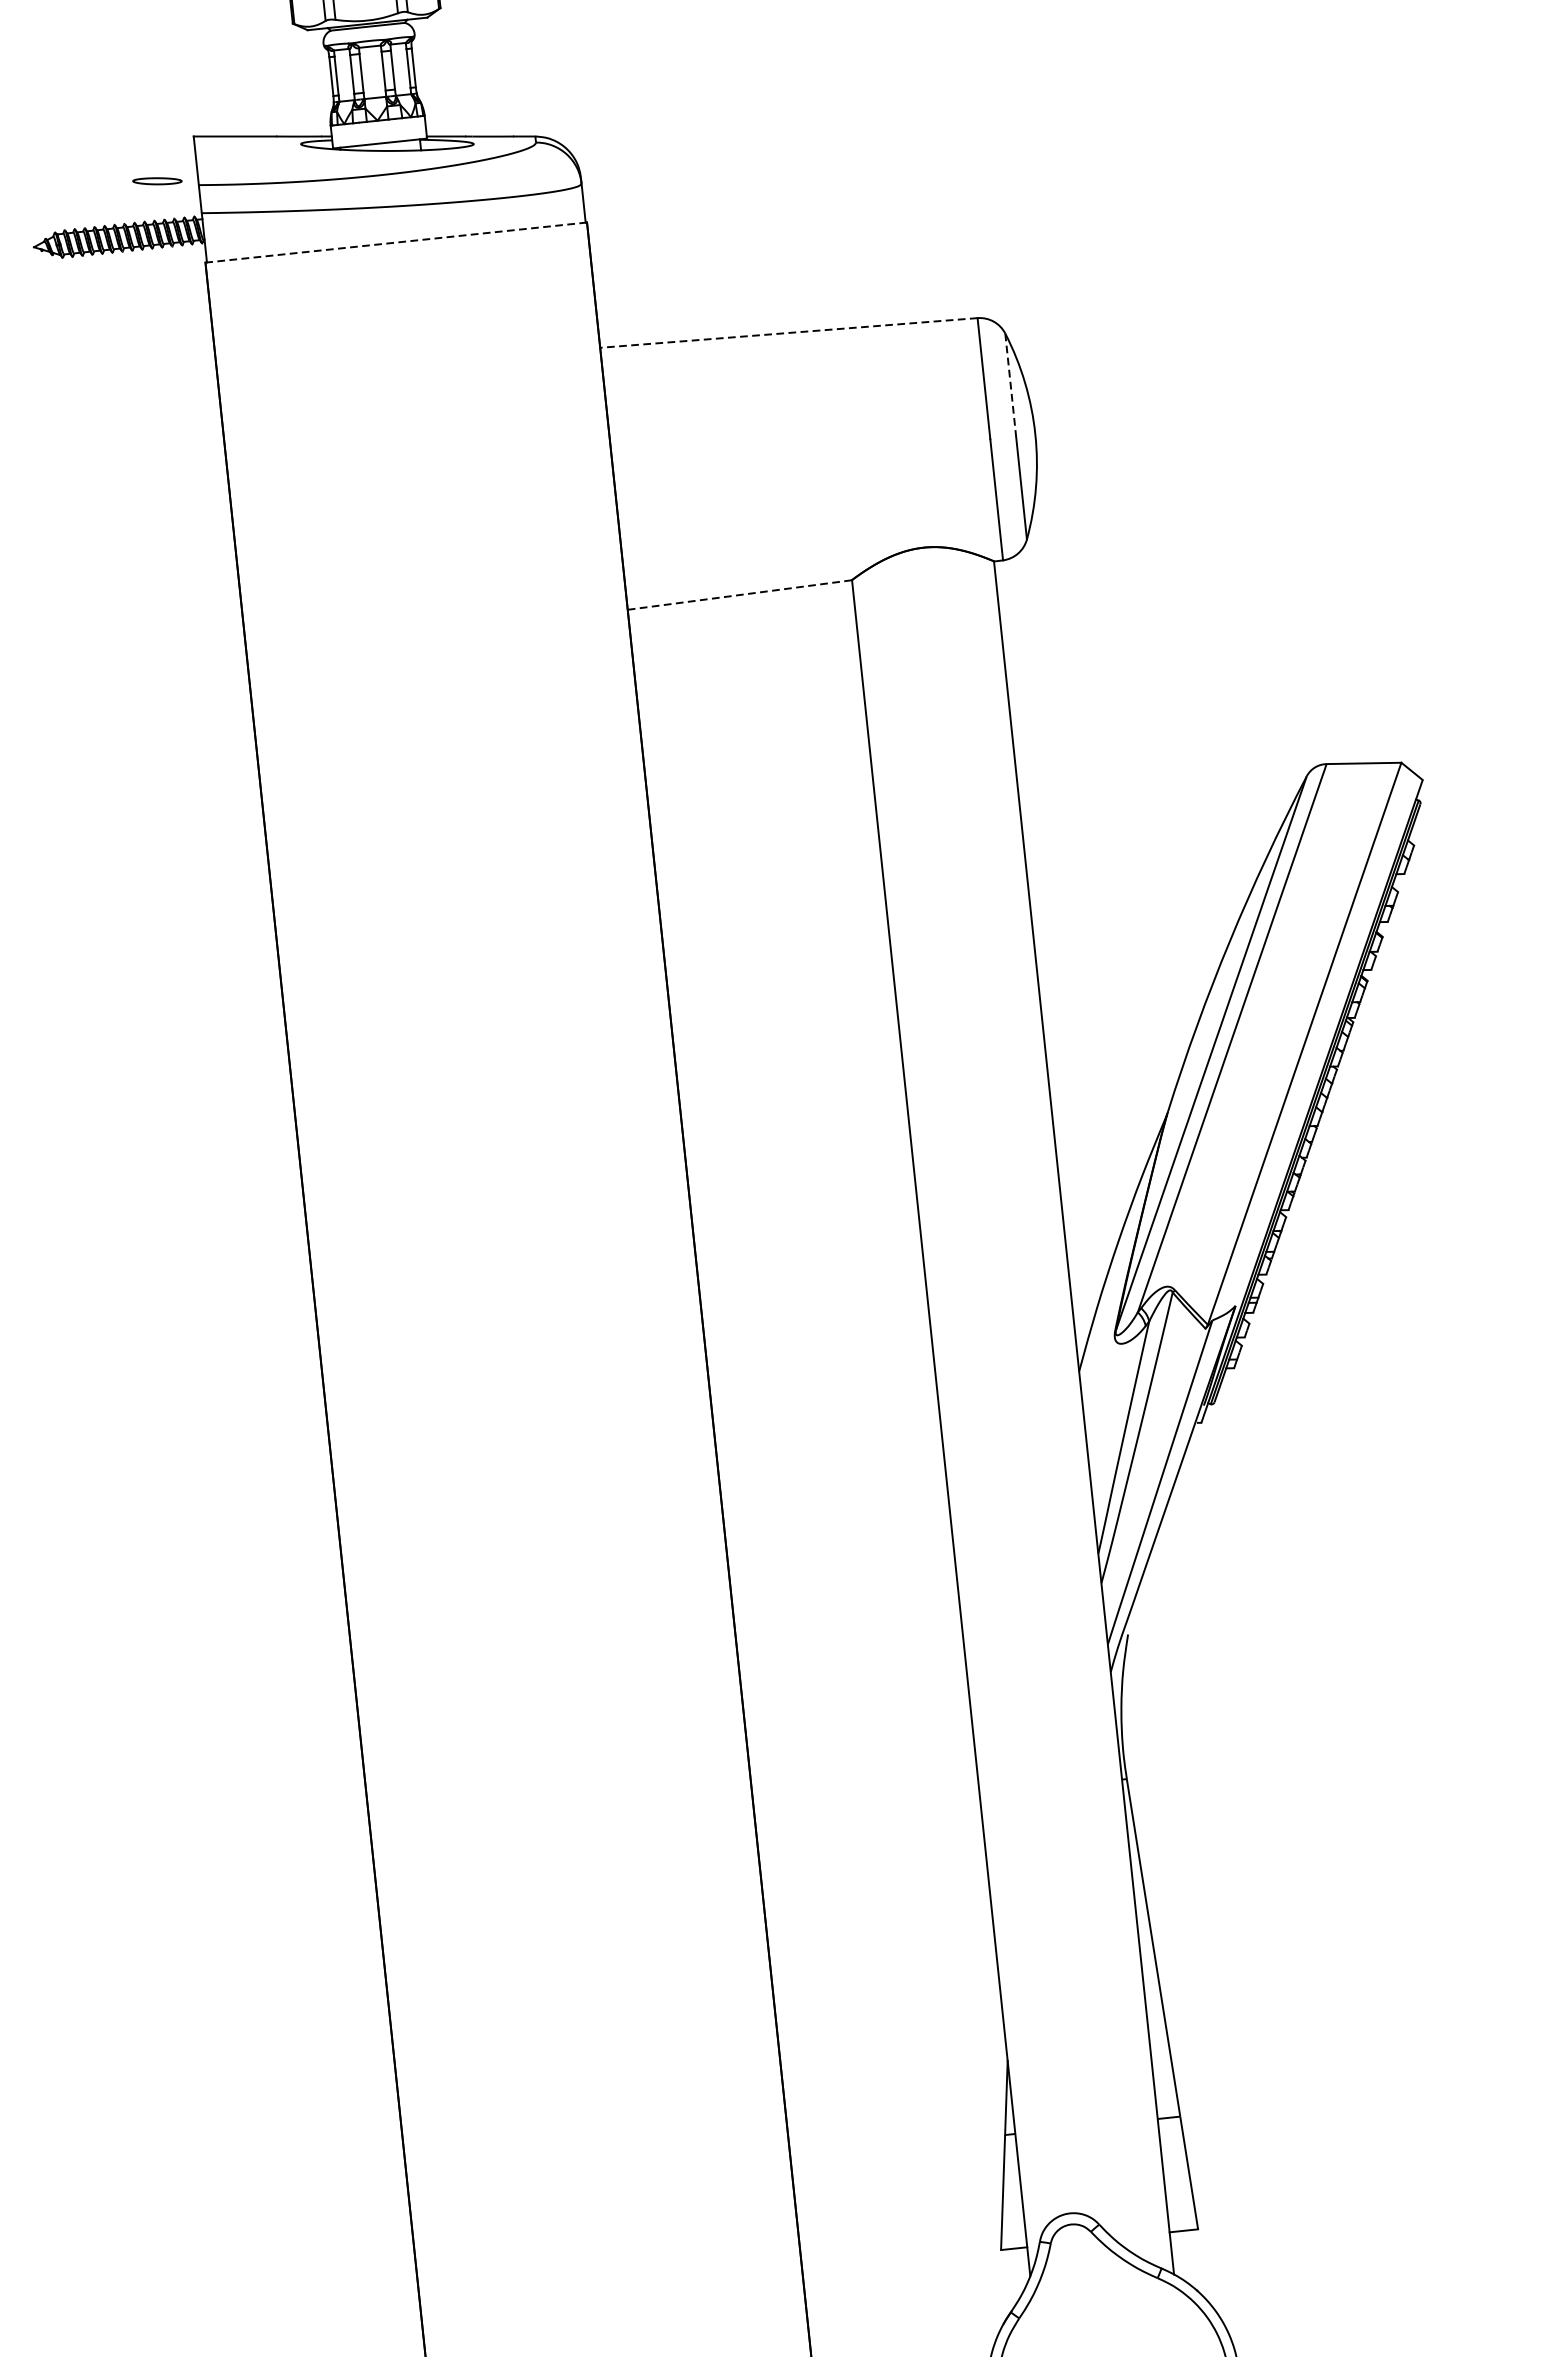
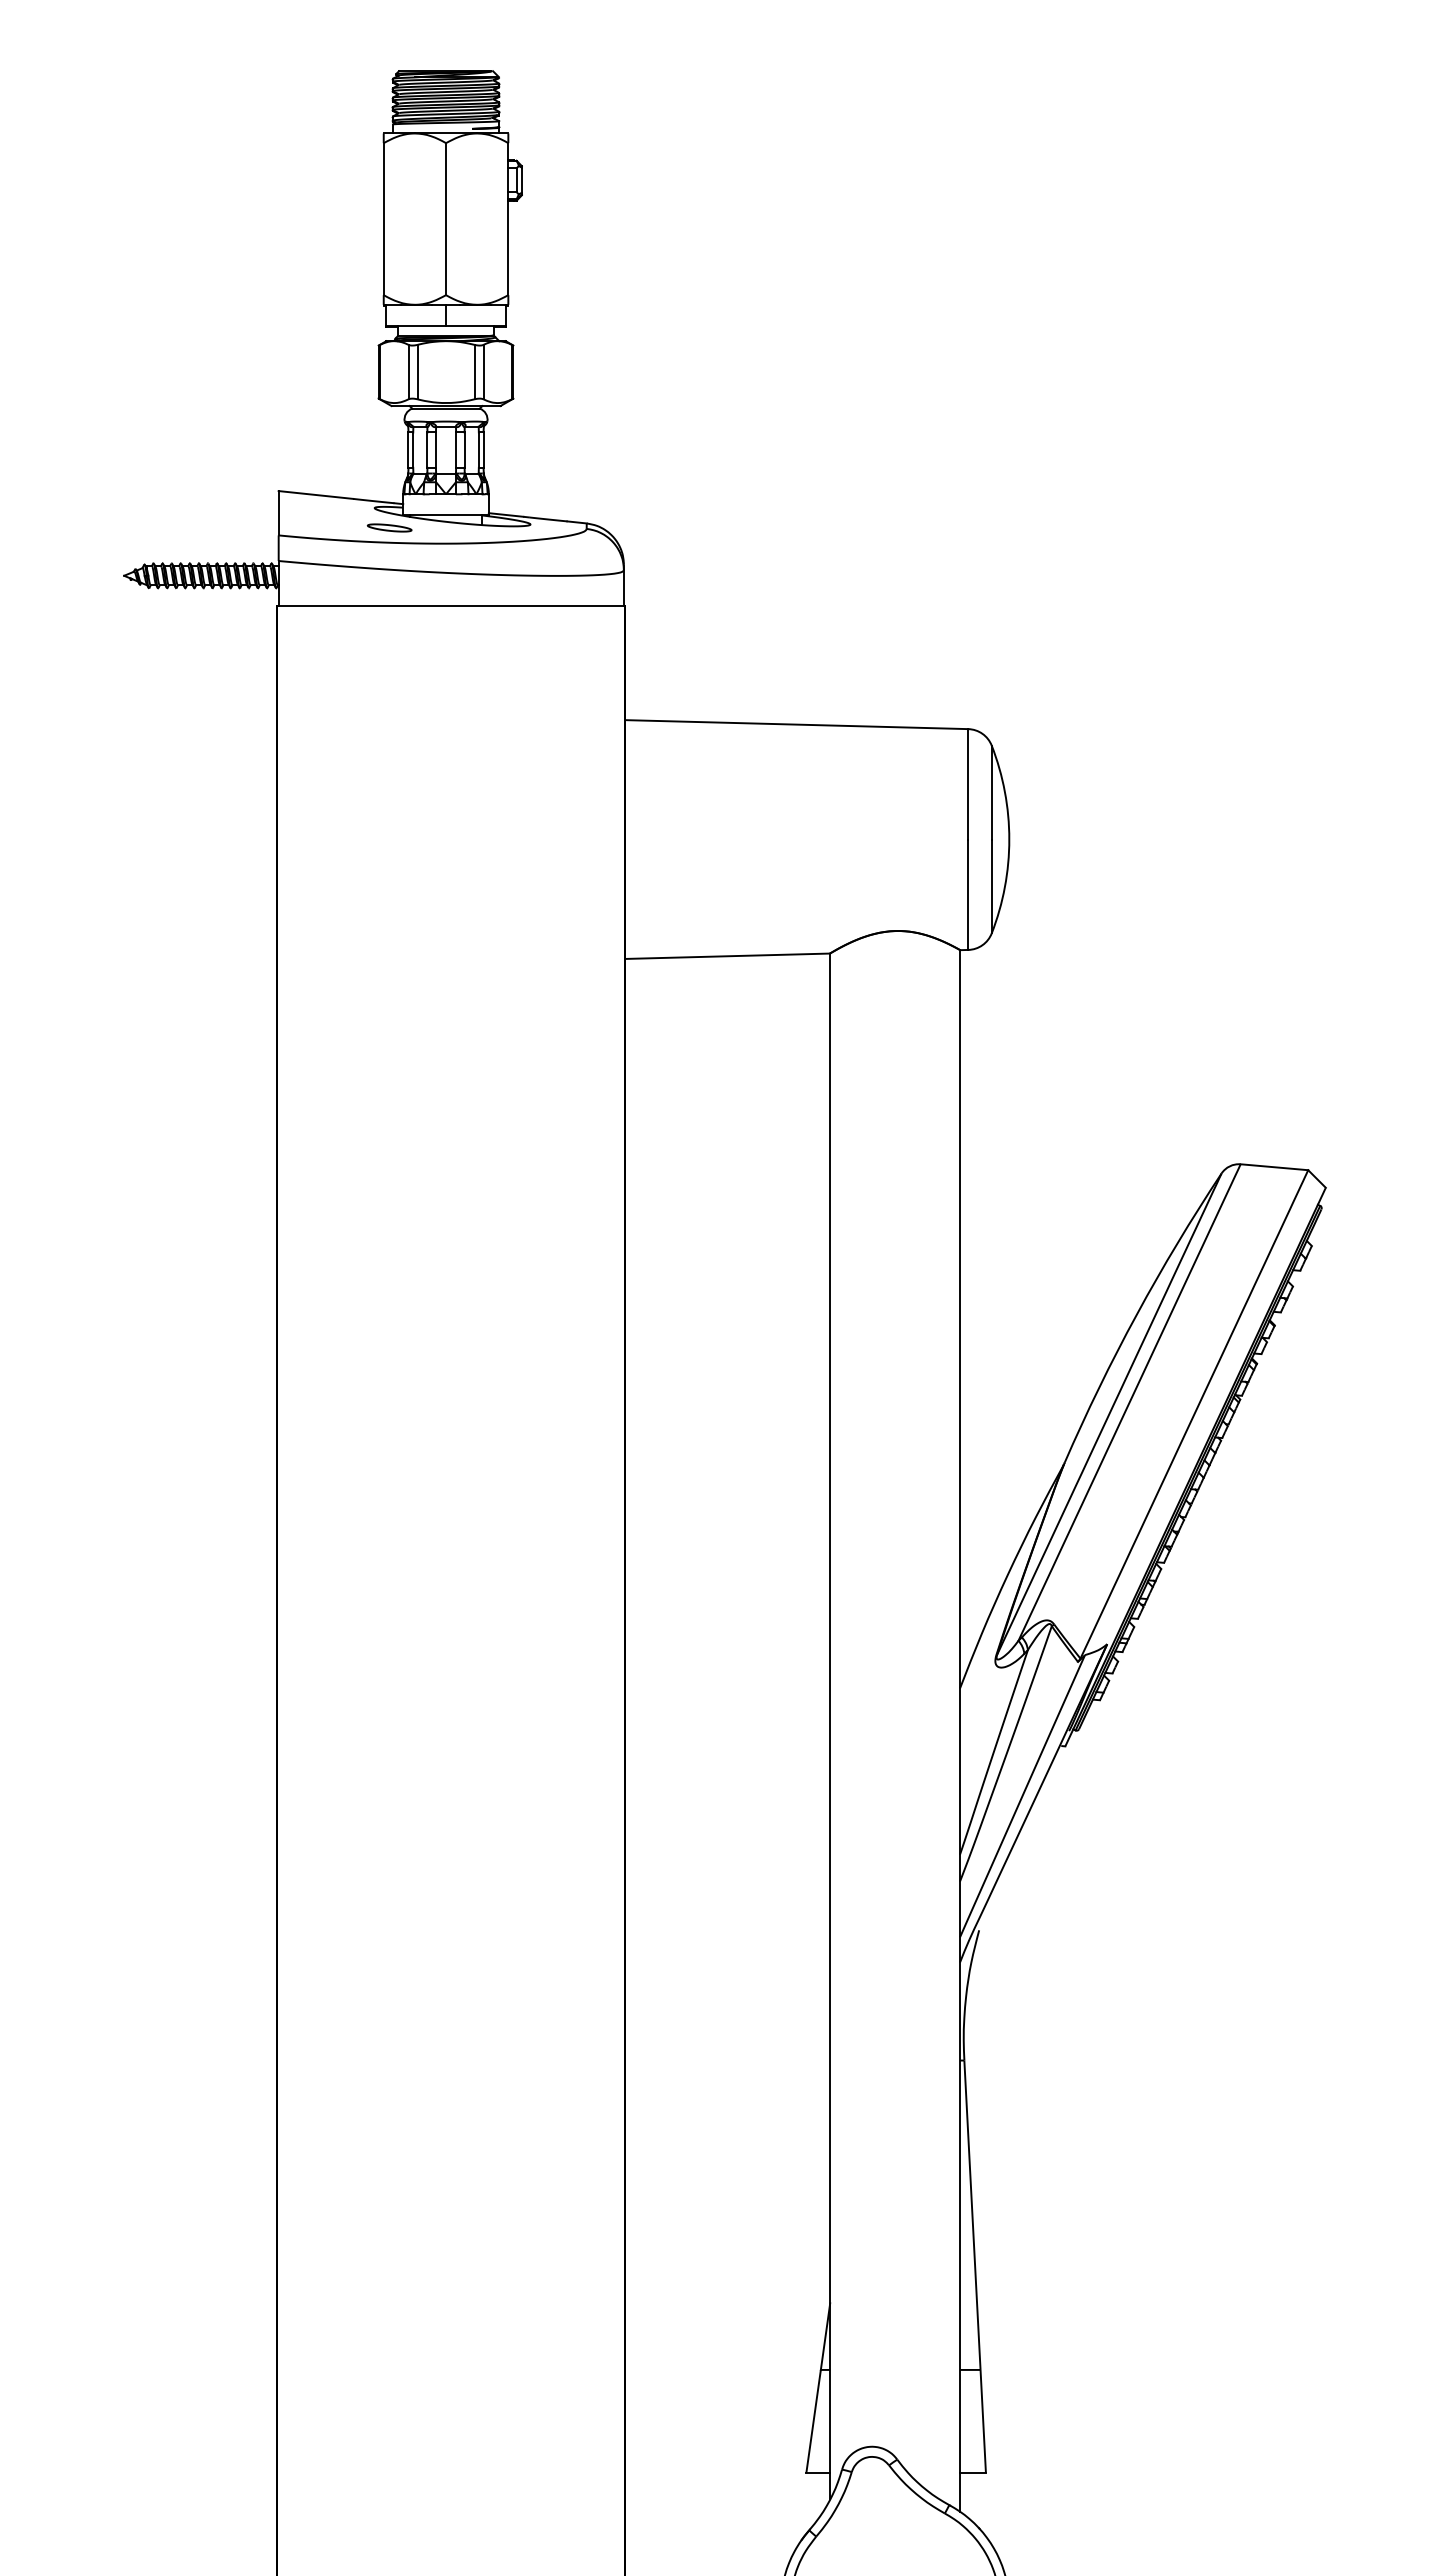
part: (157, 180) -> (389, 527), moved
line: (396, 242) -> (451, 605), dashed -> solid
line: (788, 332) -> (796, 724), dashed -> solid
line: (1010, 384) -> (991, 792), dashed -> solid
line: (740, 595) -> (728, 956), dashed -> solid

